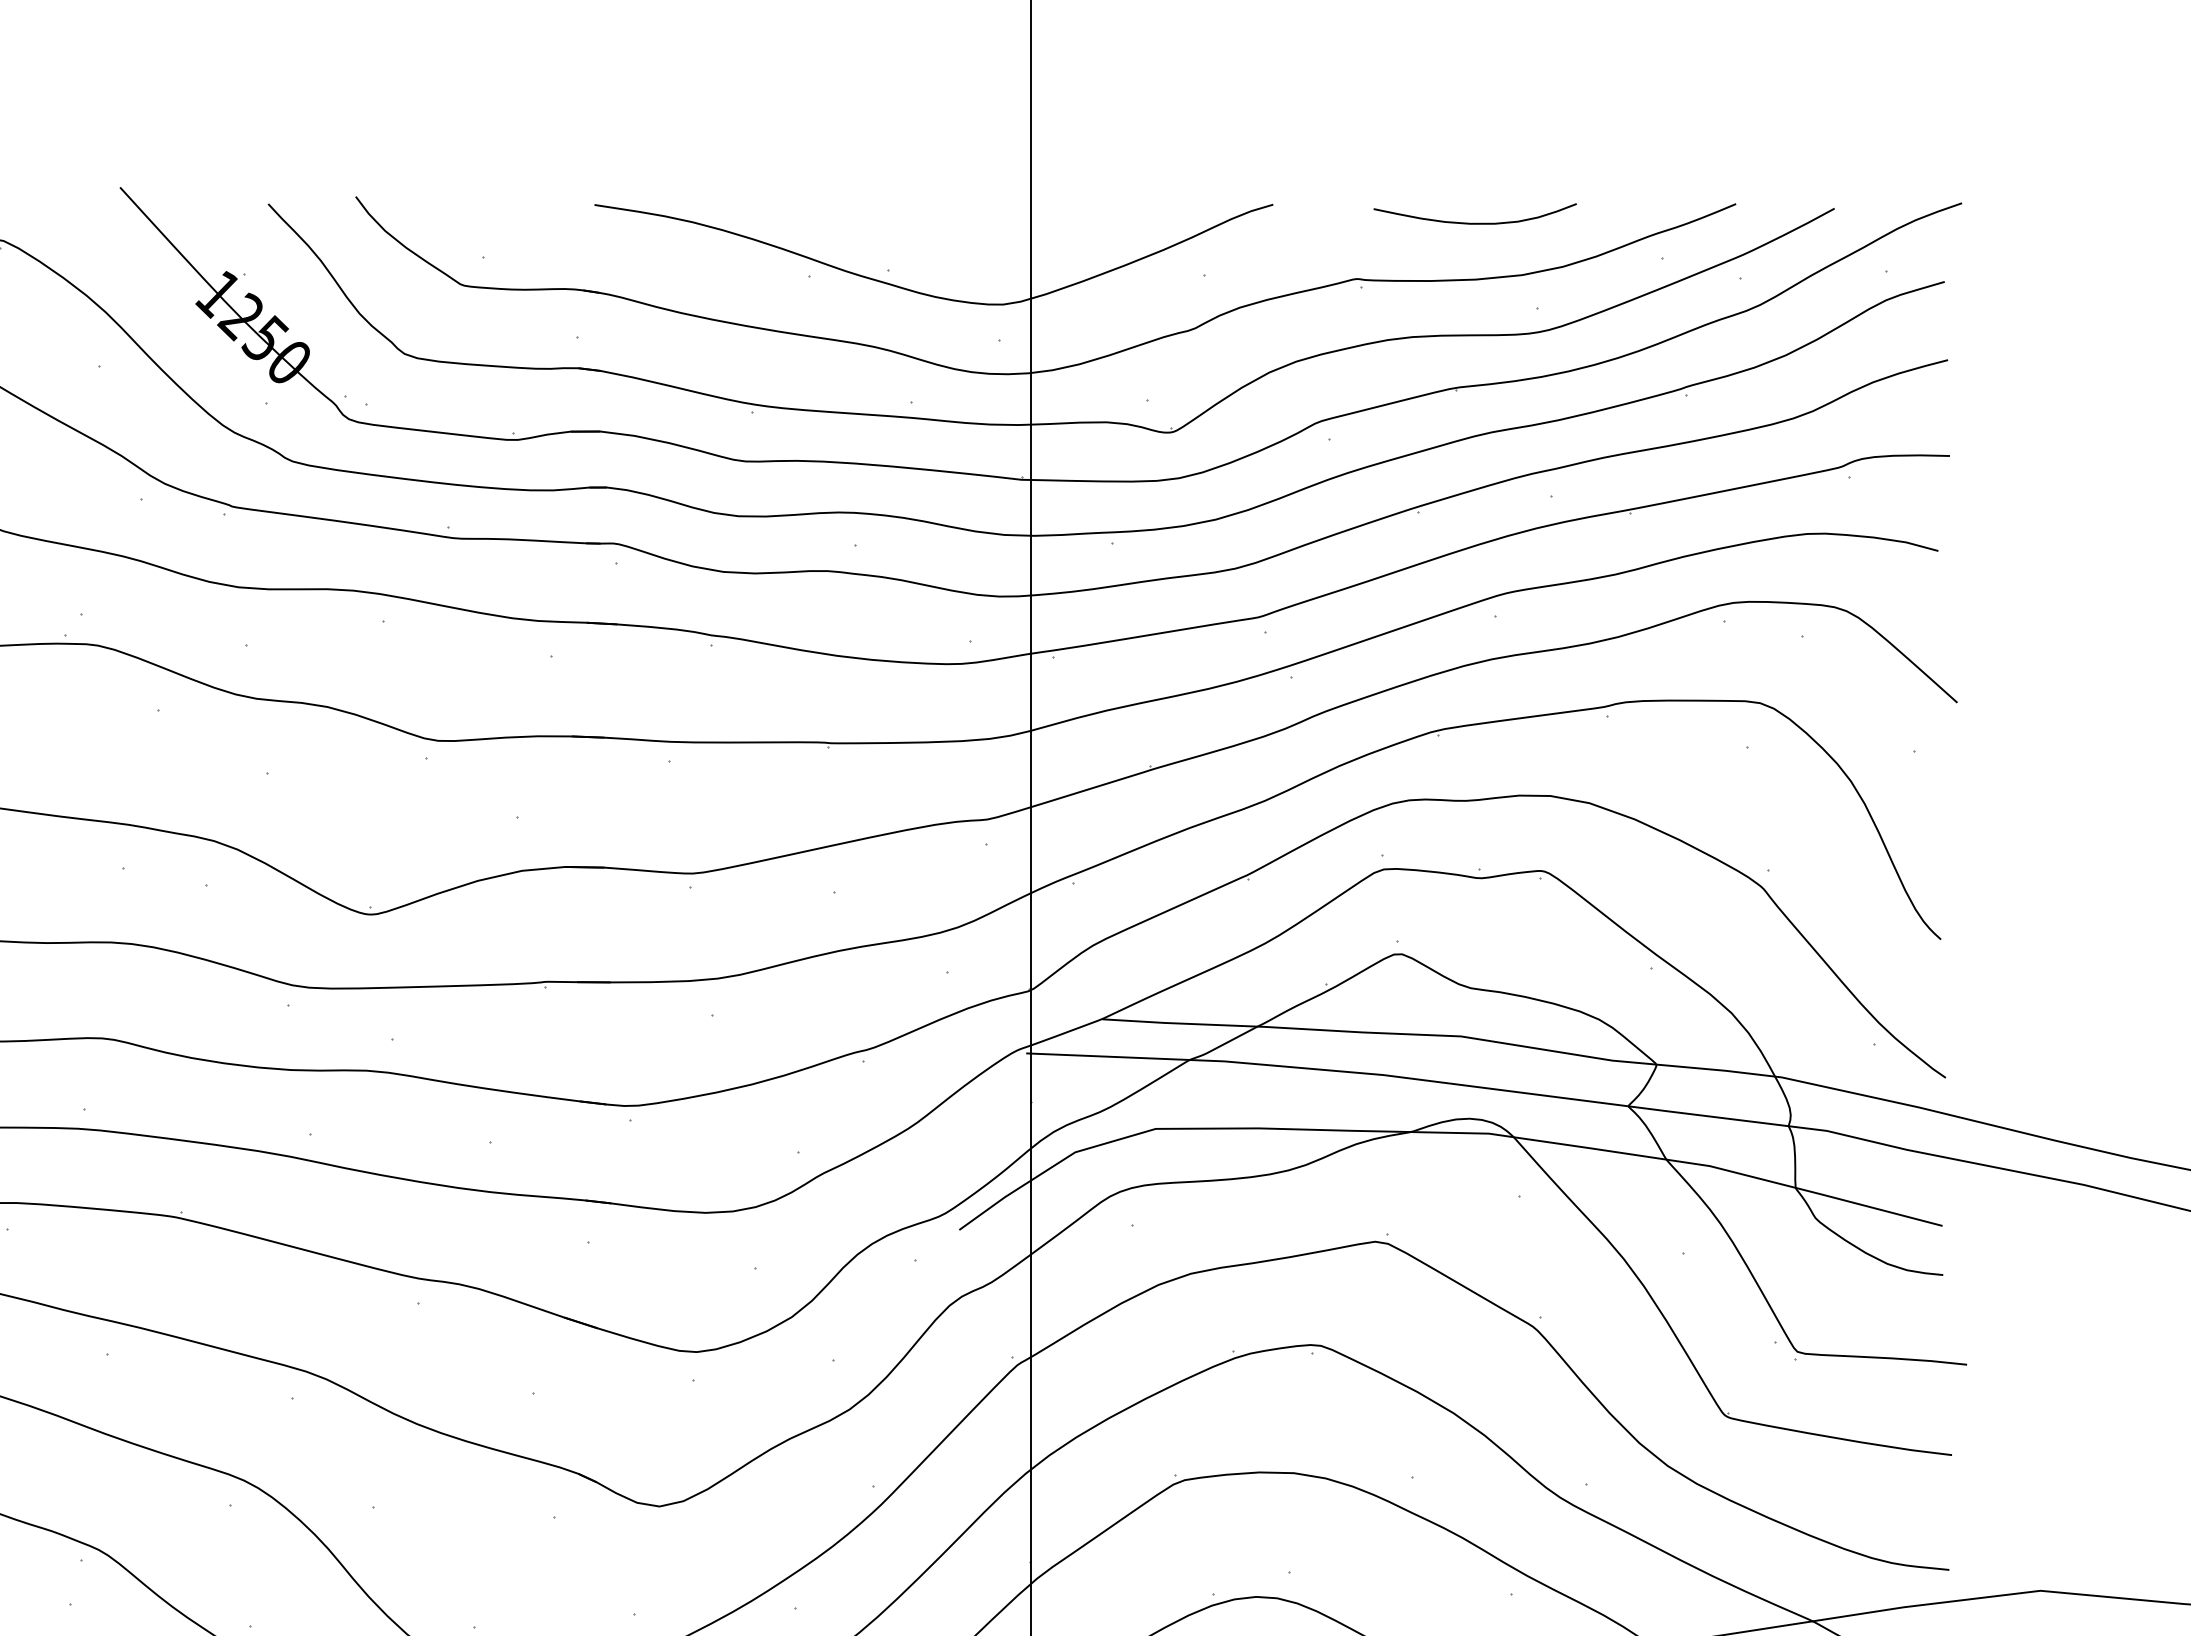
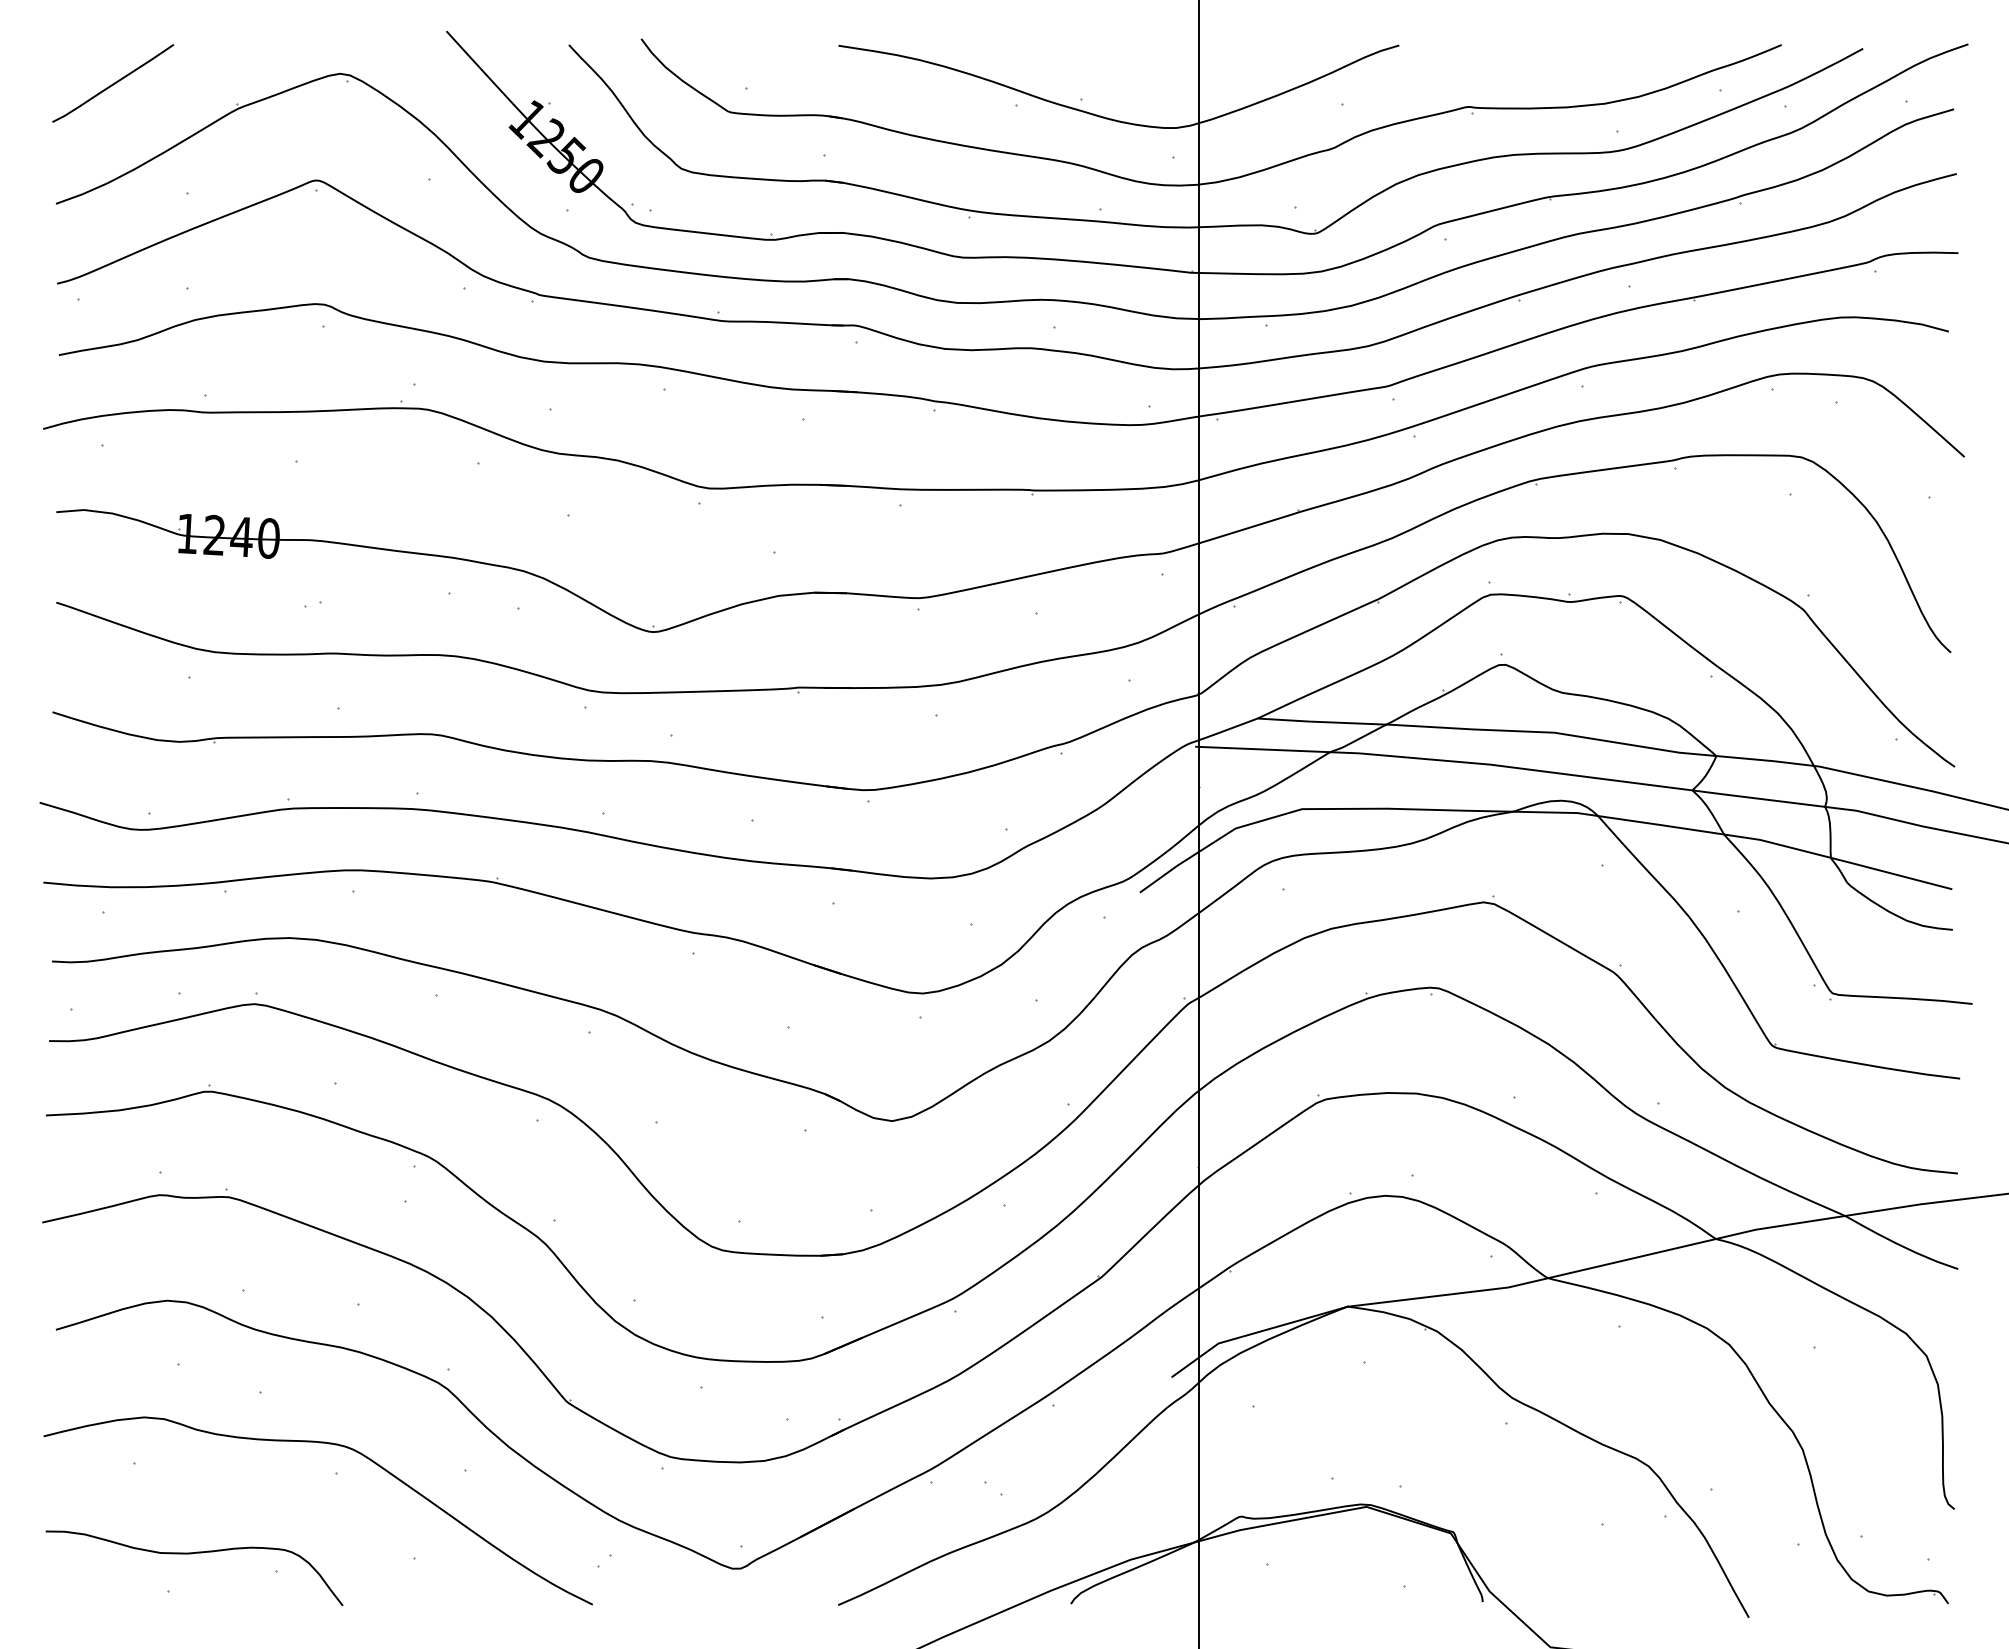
curve: (1475, 222) -> (1566, 60), removed

